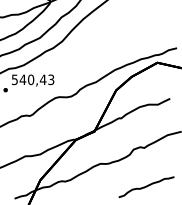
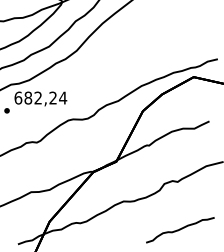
text: (32, 79) -> (40, 97), 540,43 -> 682,24

